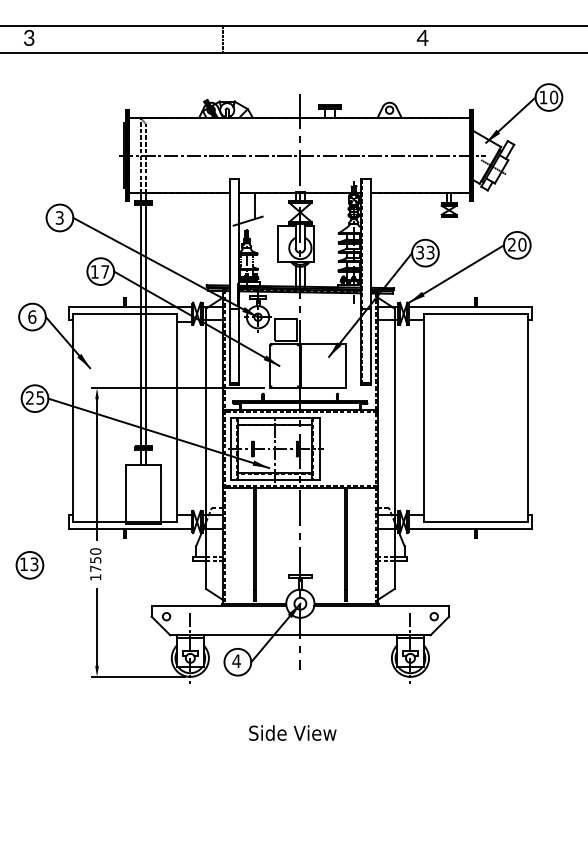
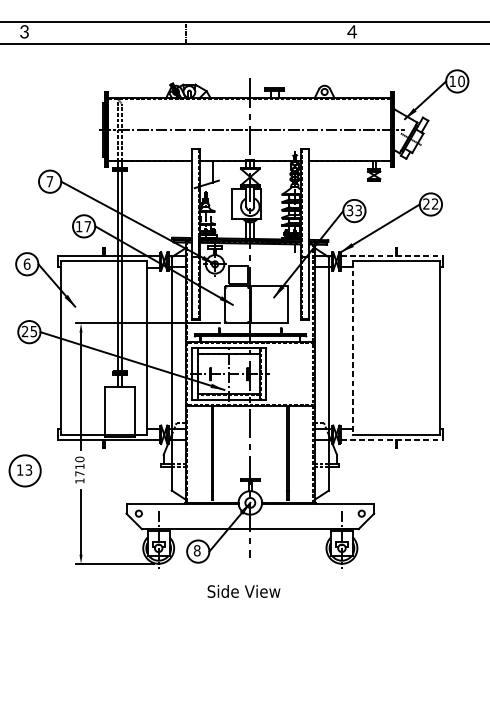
text: (59, 217) -> (49, 181), 3 -> 7
text: (522, 244) -> (435, 203), 20 -> 22
line: (471, 307) -> (392, 256), solid -> dashed
line: (424, 418) -> (353, 348), solid -> dashed
line: (471, 528) -> (392, 440), solid -> dashed
text: (95, 560) -> (79, 466), 1750 -> 1710
circle: (29, 564) -> (24, 470), size x1.4
text: (236, 661) -> (197, 550), 4 -> 8
text: (292, 732) -> (243, 590), moved

